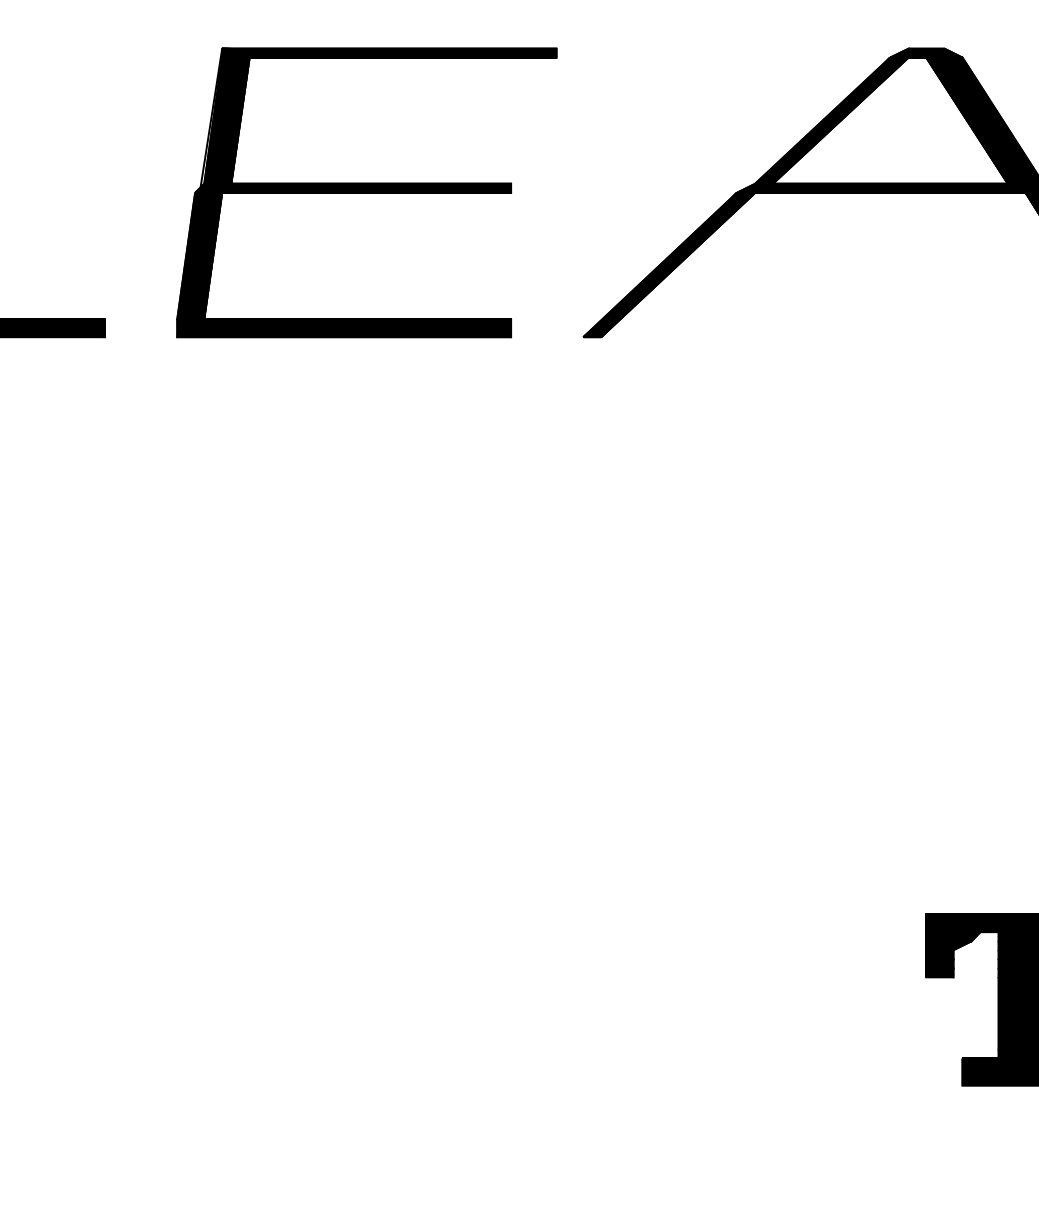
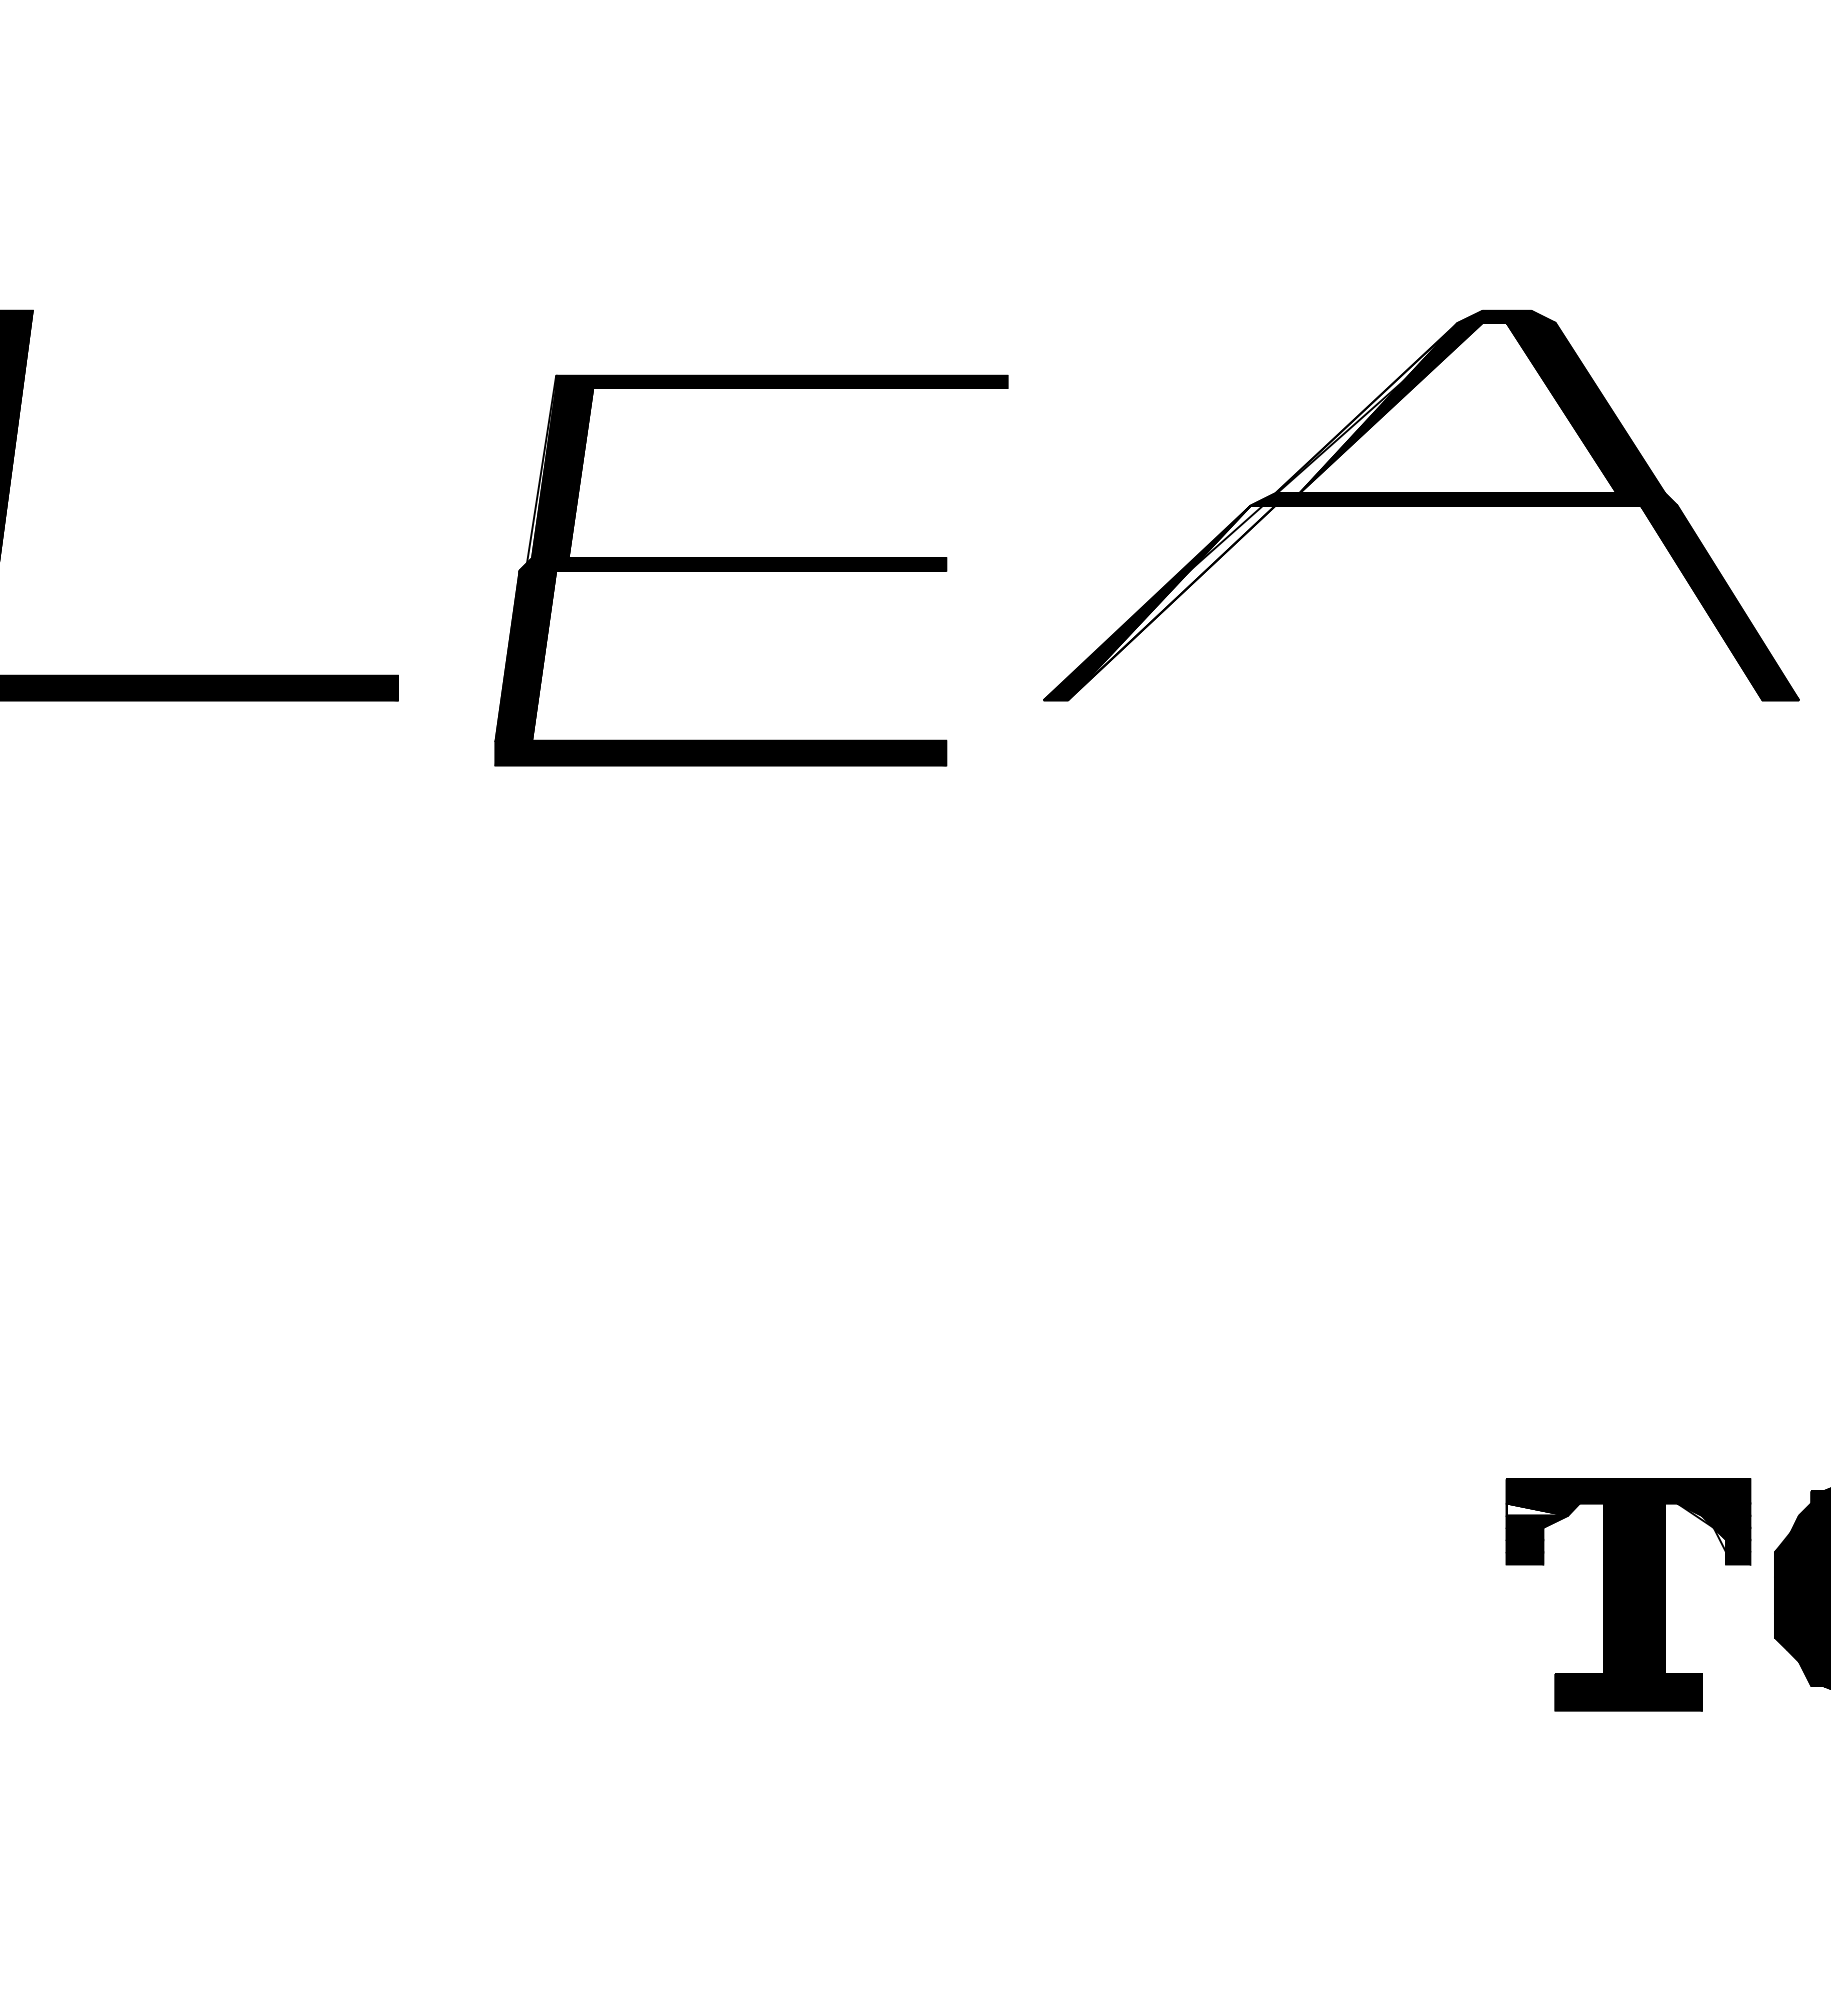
fill: (822, 120) -> (1366, 407), removed
part: (366, 192) -> (751, 570), moved
fill: (678, 264) -> (1171, 602), removed
fill: (948, 936) -> (1536, 1509), removed

